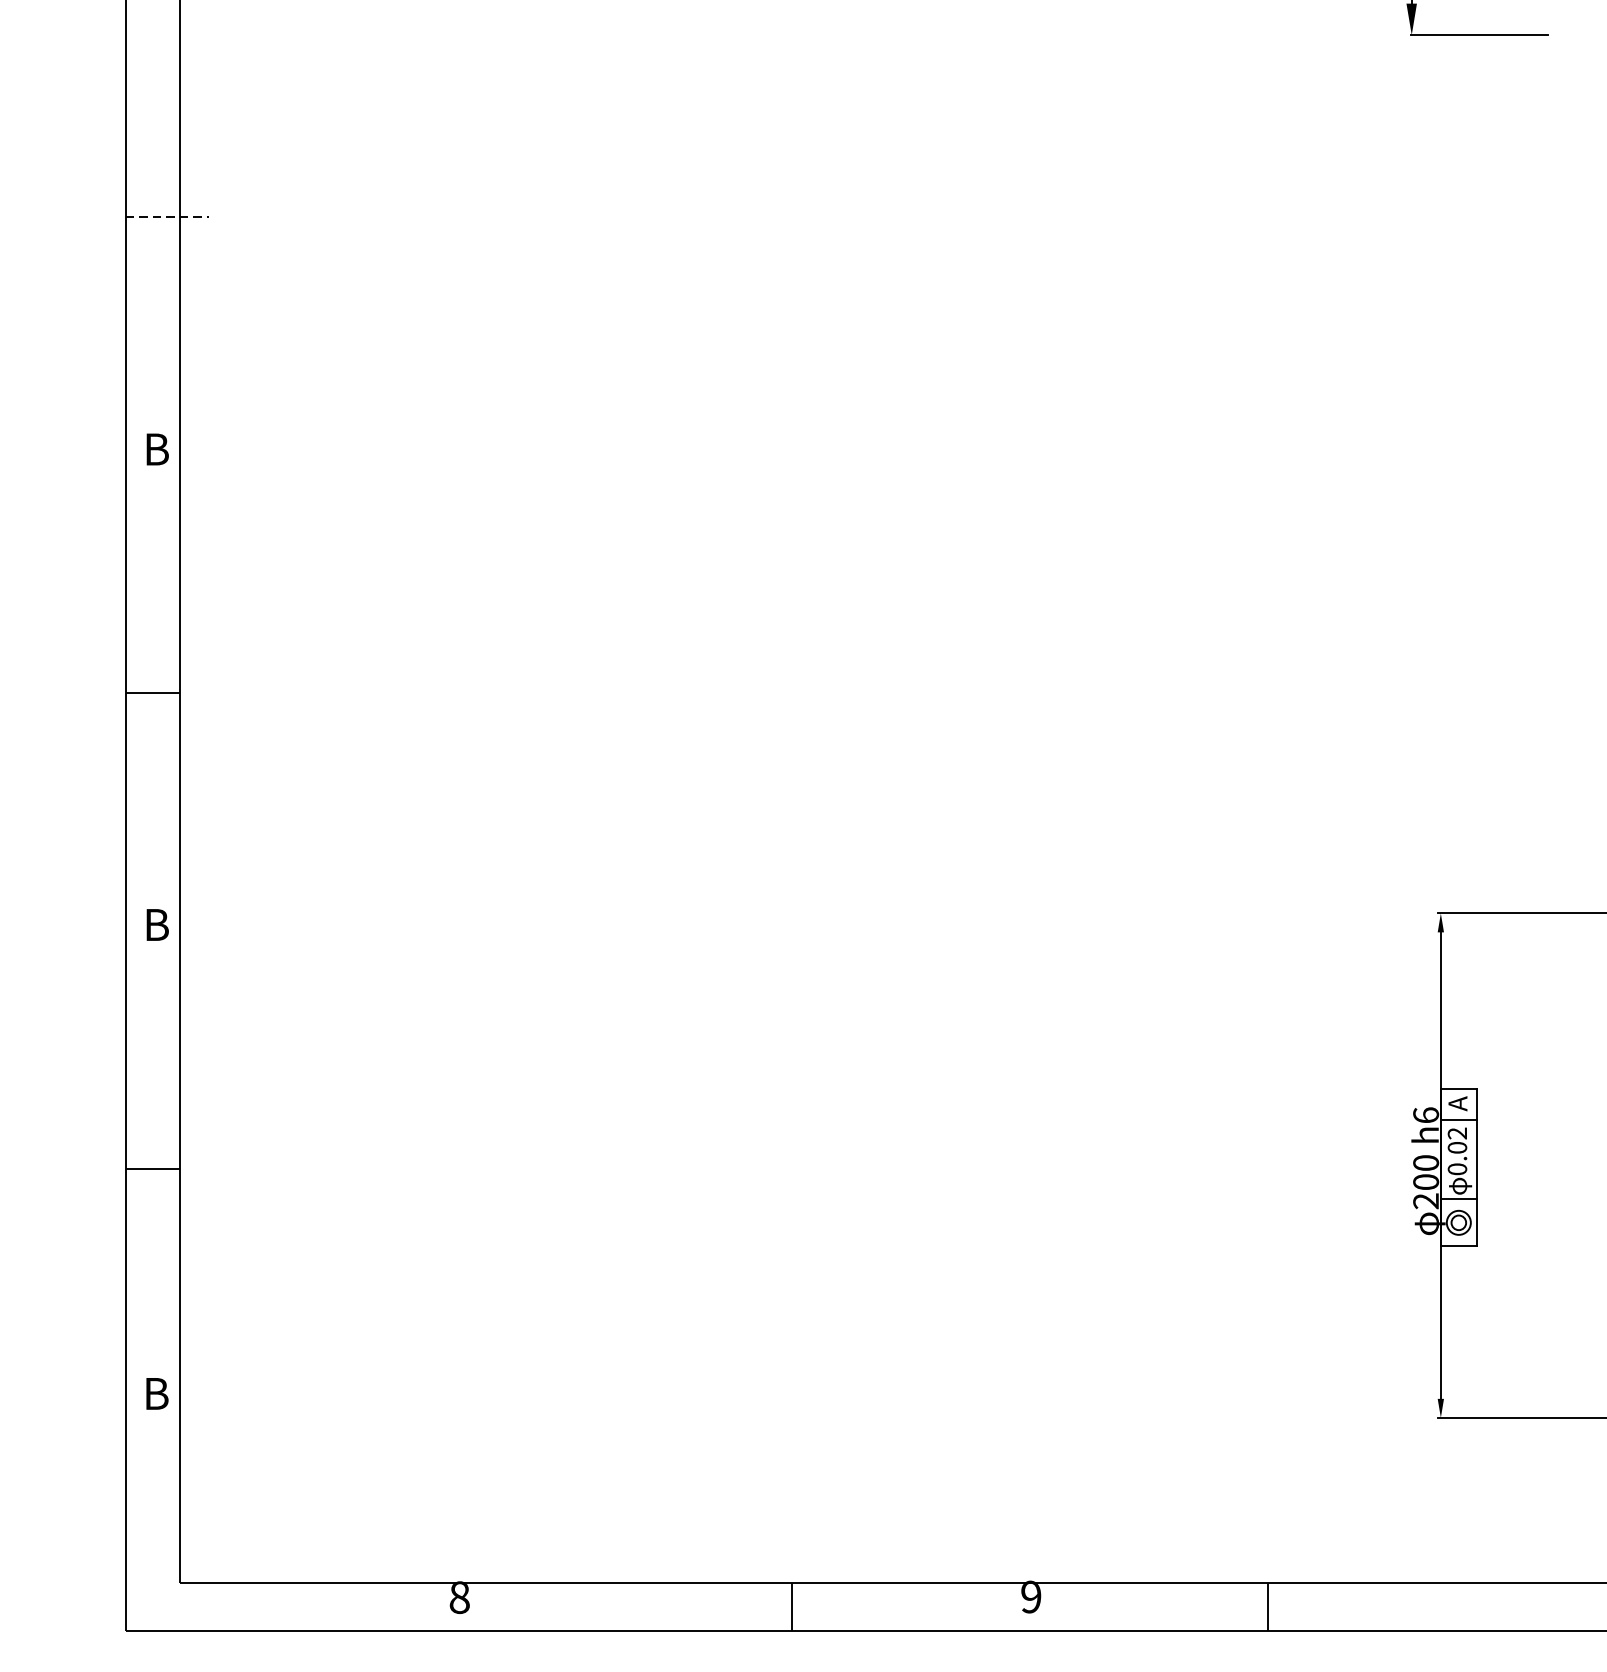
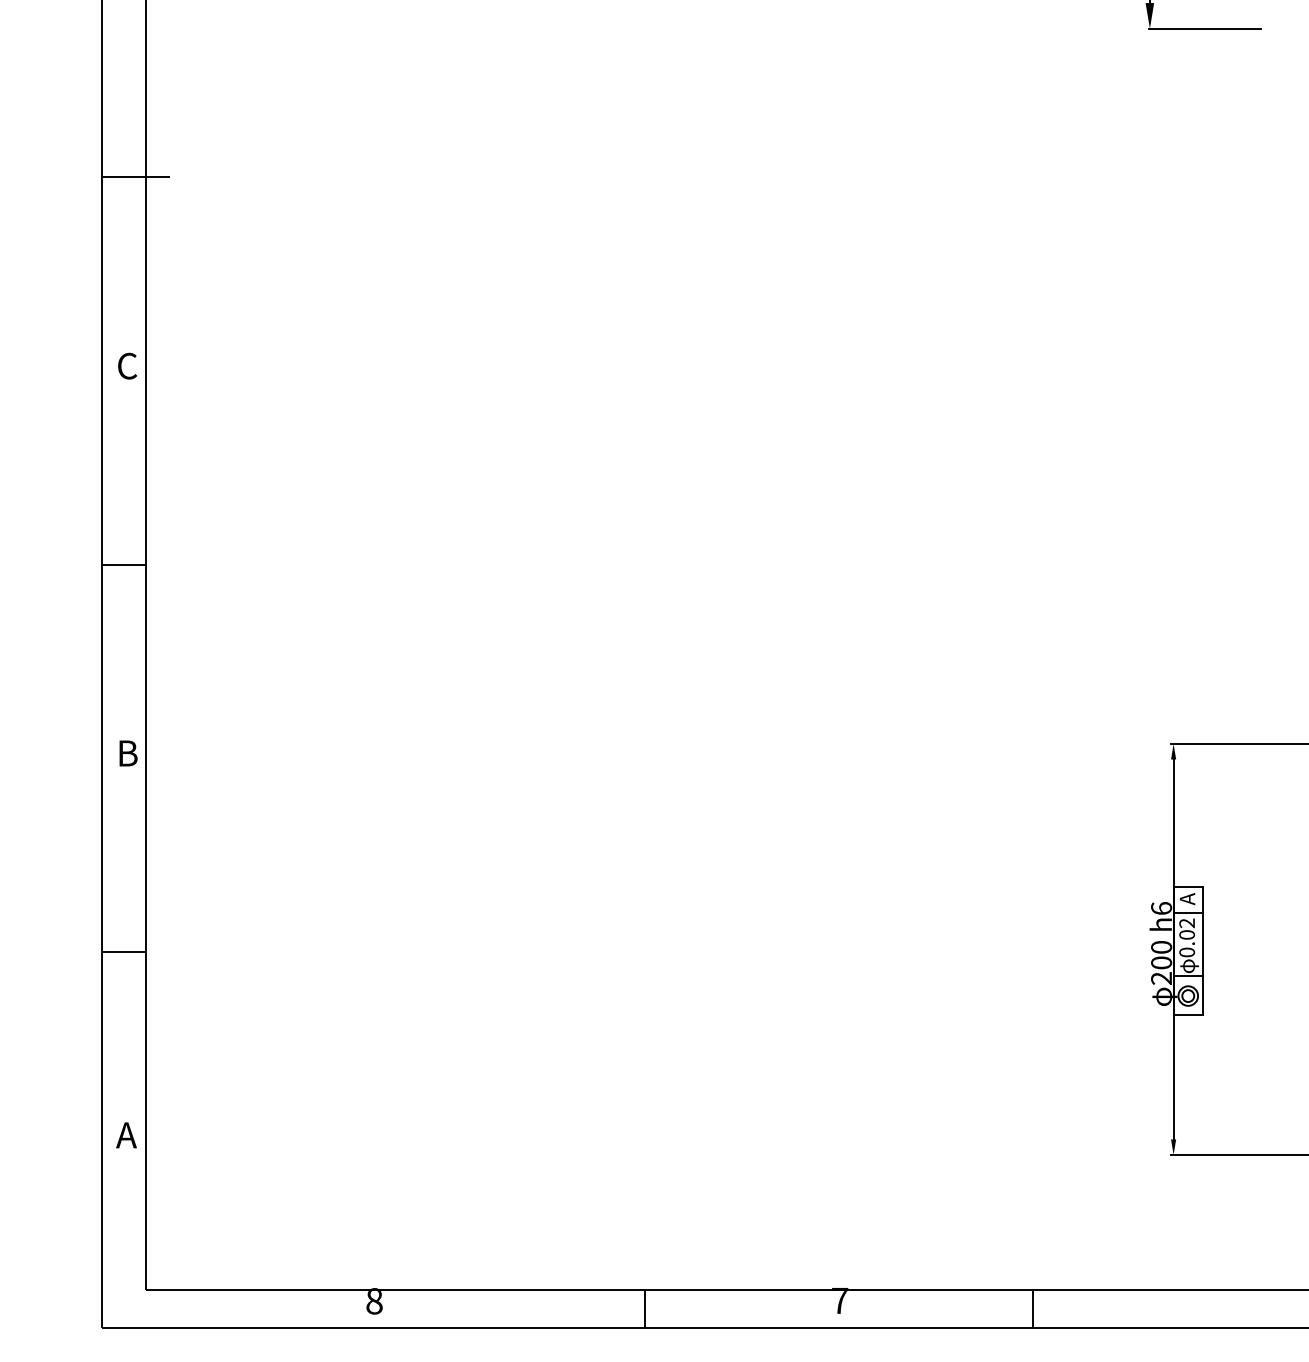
line: (167, 216) -> (136, 176), dashed -> solid
text: (156, 448) -> (127, 365), B -> C
text: (155, 1394) -> (126, 1135), B -> A
text: (1031, 1596) -> (840, 1300), 9 -> 7

